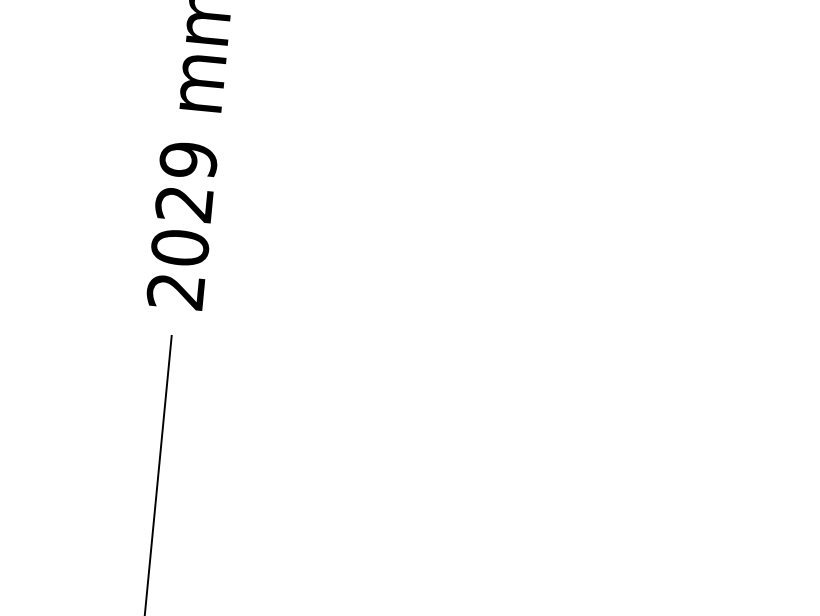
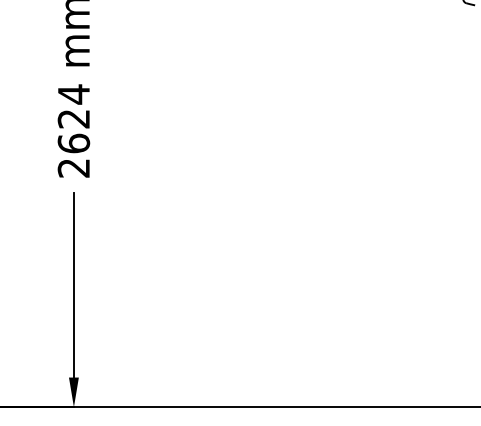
text: (183, 202) -> (73, 118), 2029 -> 2624

